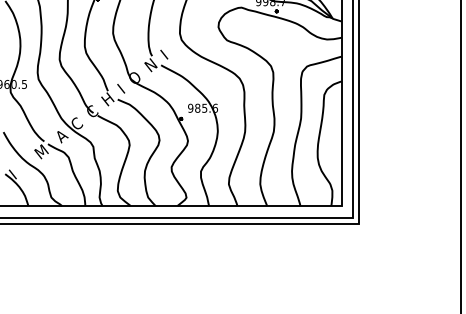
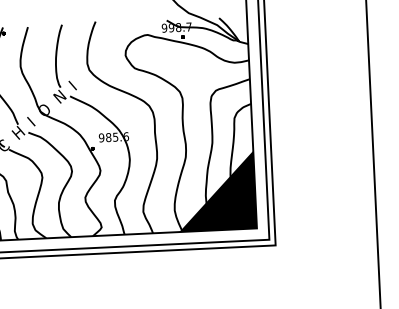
fill: (302, 167) -> (216, 191), added

